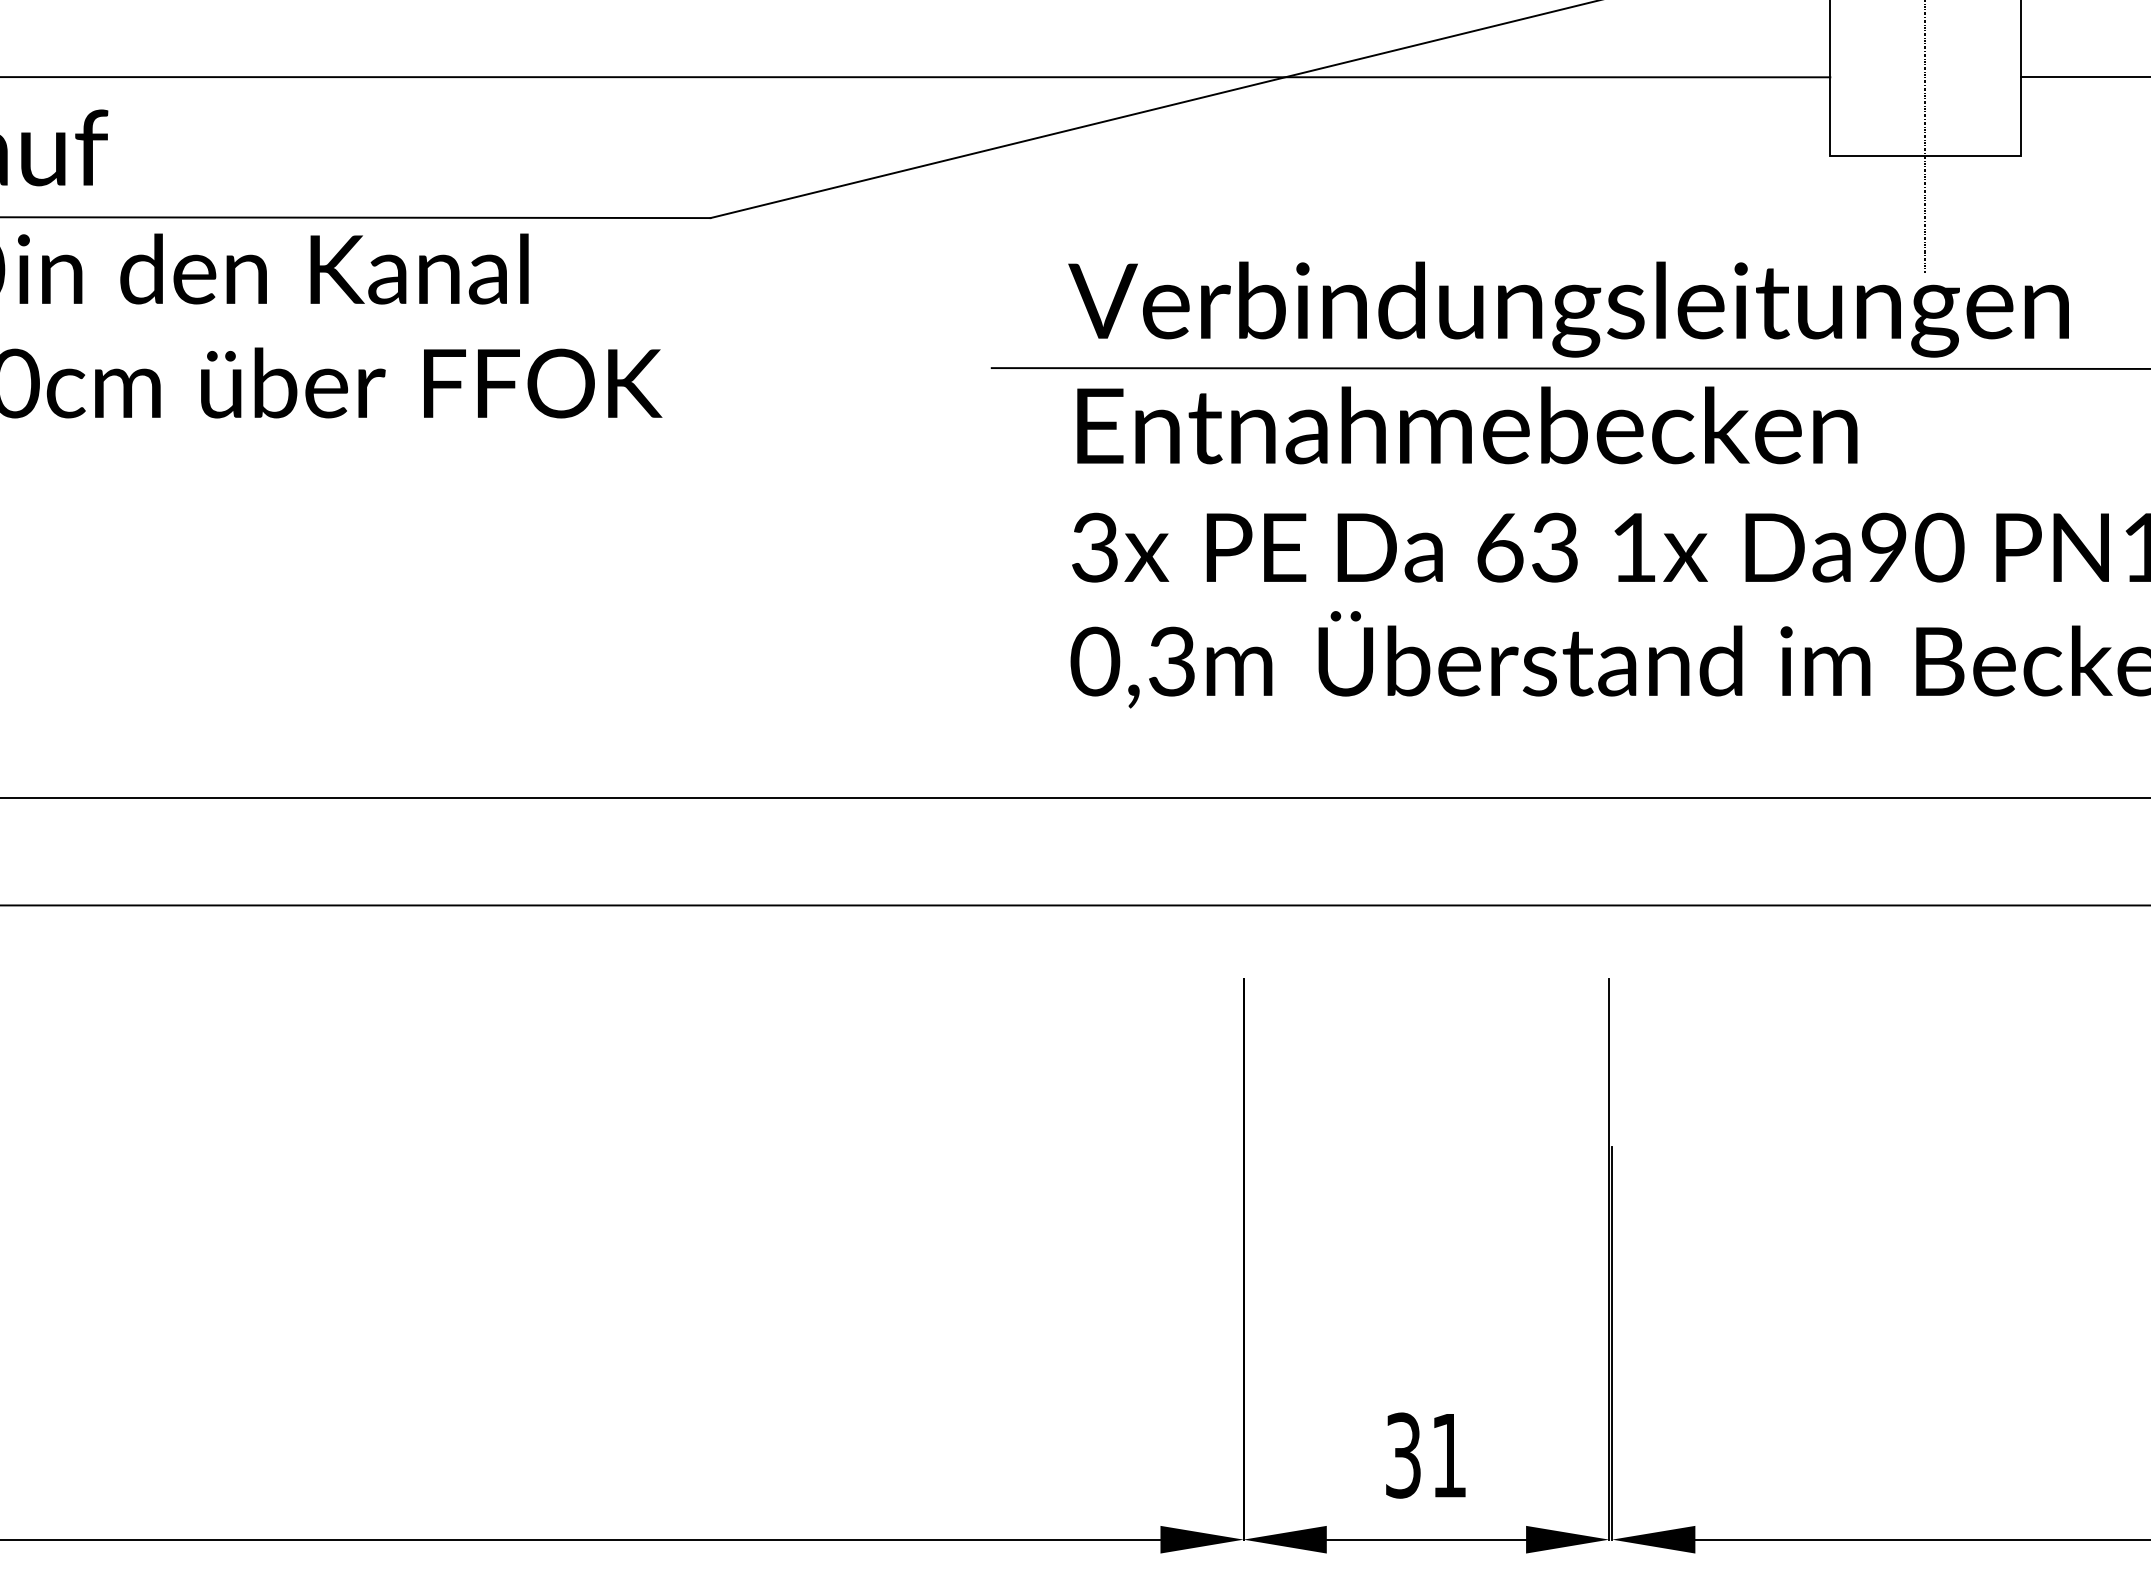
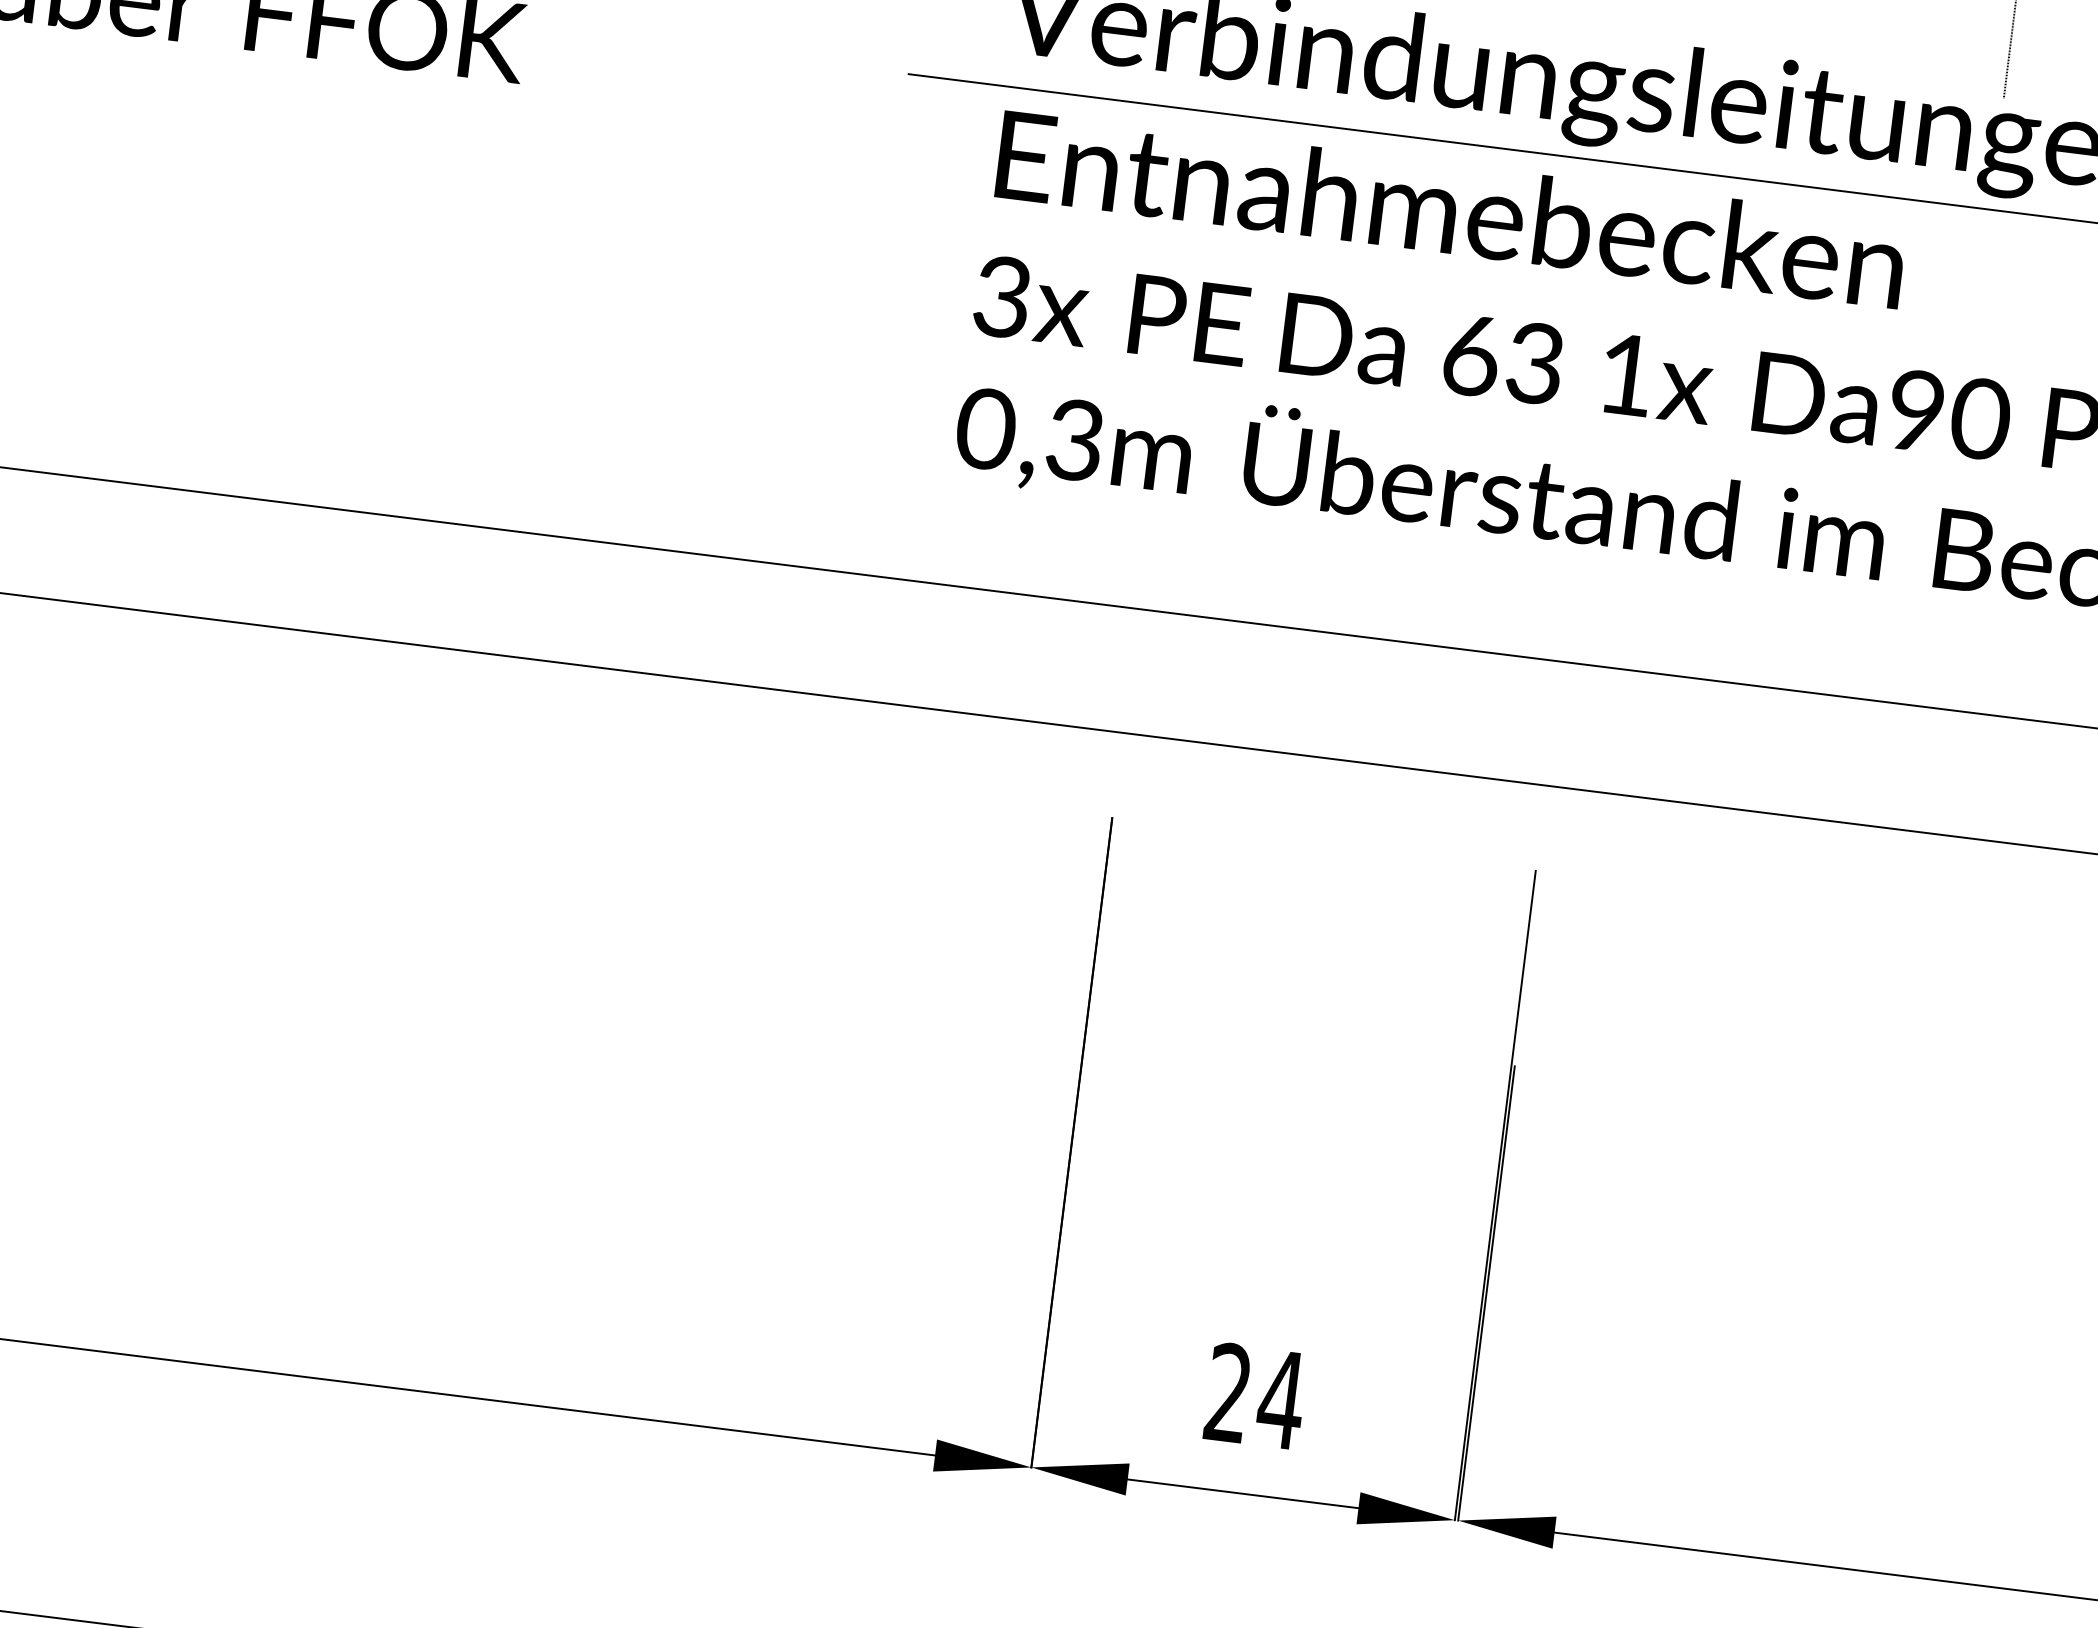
text: (1427, 1455) -> (1256, 1396), 31 -> 24

